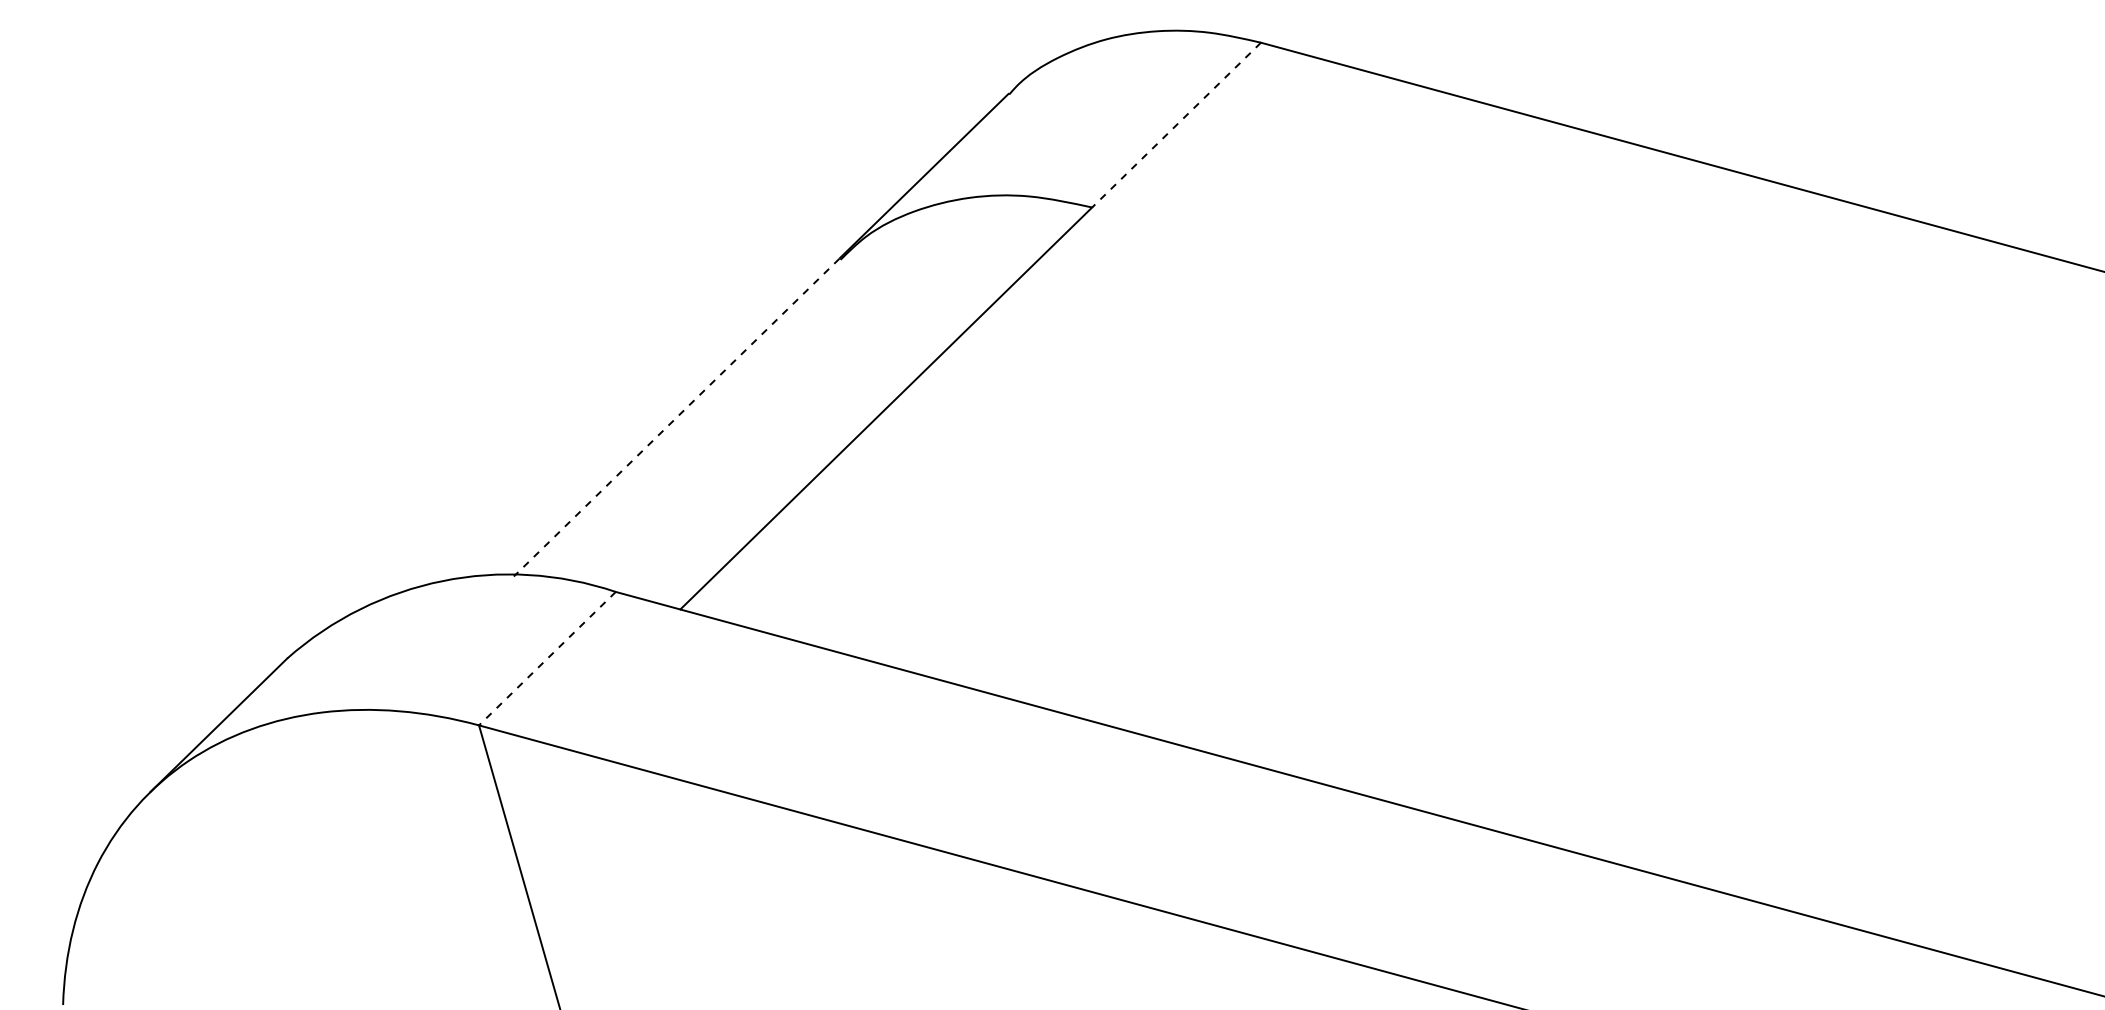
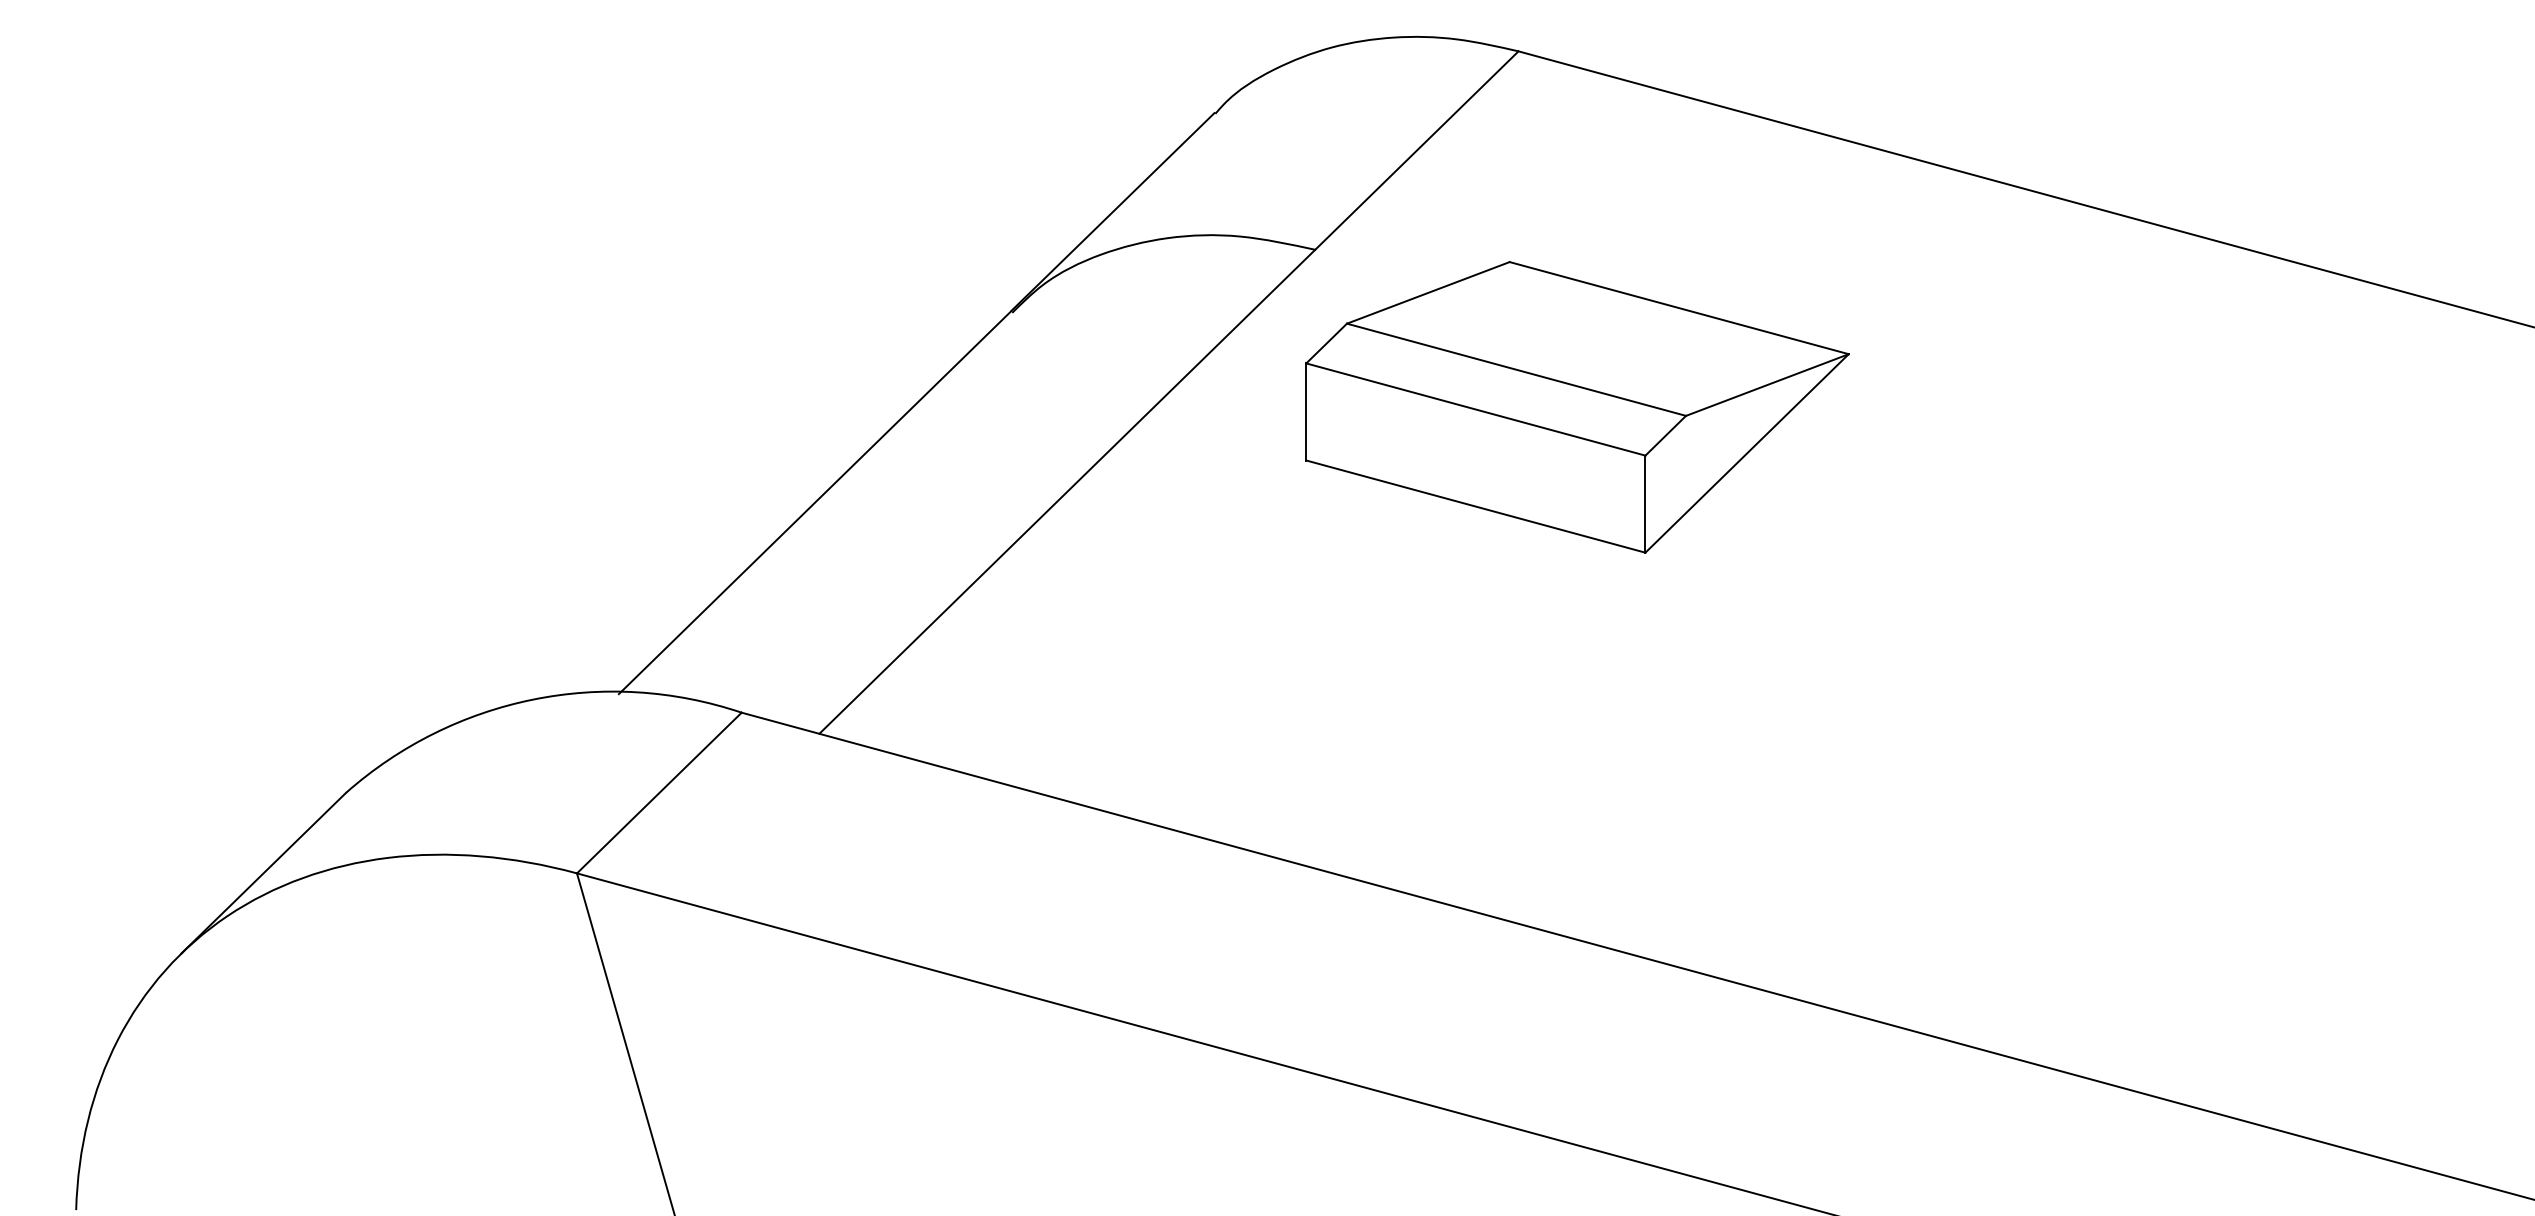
line: (1176, 125) -> (1416, 151), dashed -> solid
part: (1309, 338) -> (1576, 407), added
line: (676, 417) -> (814, 502), dashed -> solid
line: (547, 658) -> (659, 792), dashed -> solid

